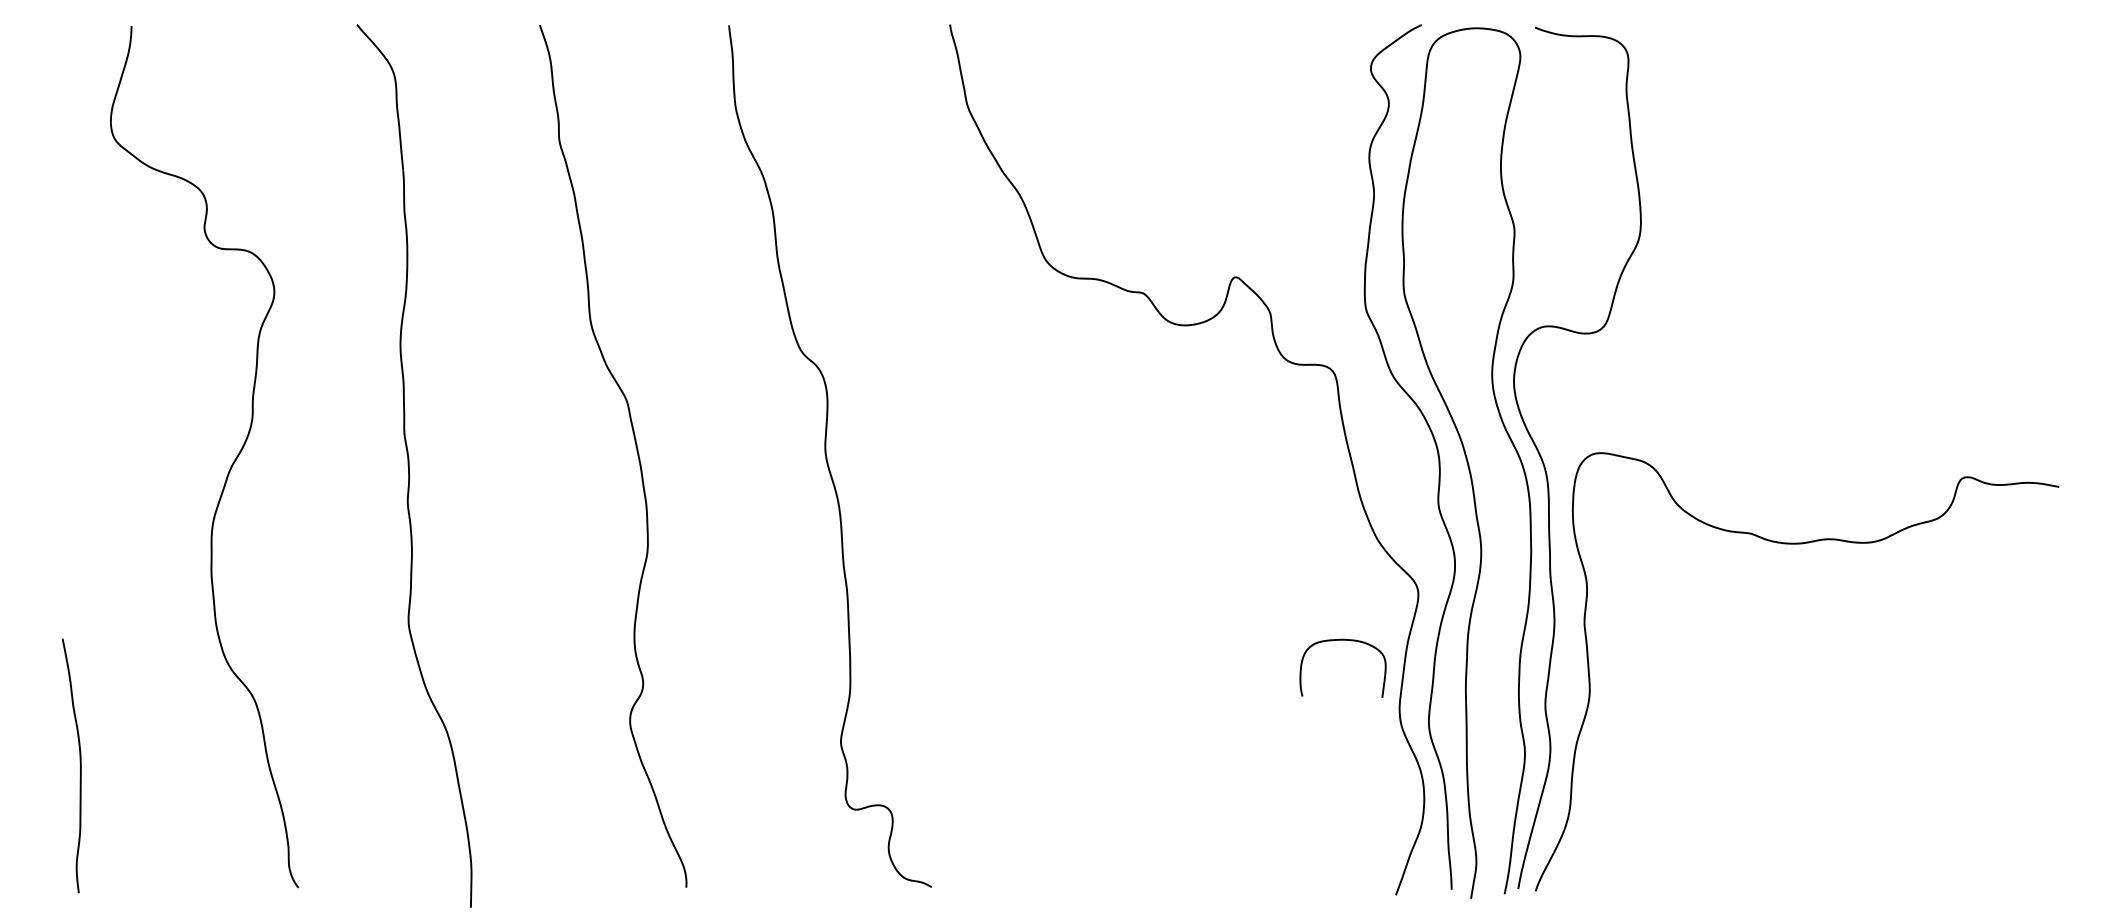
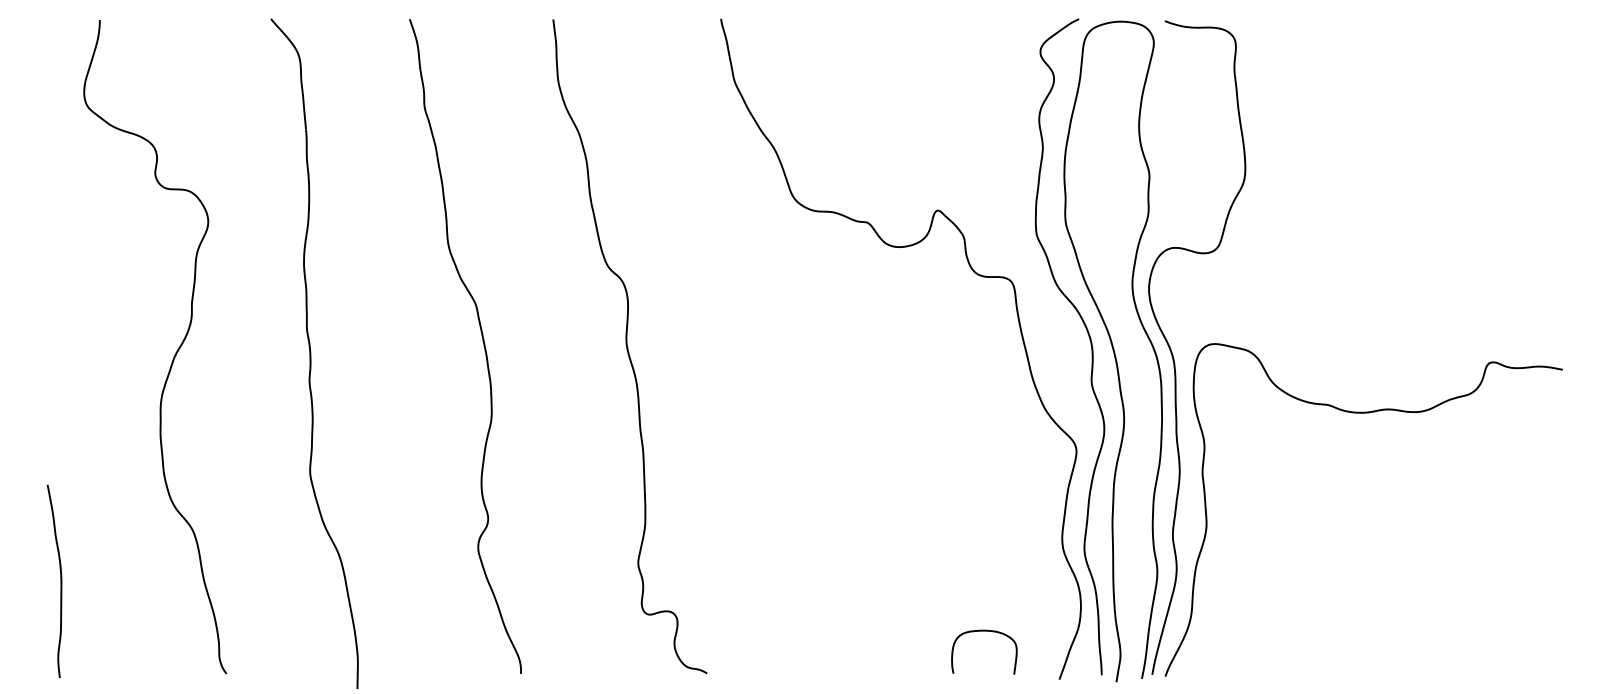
curve: (1342, 640) -> (983, 631), moved

